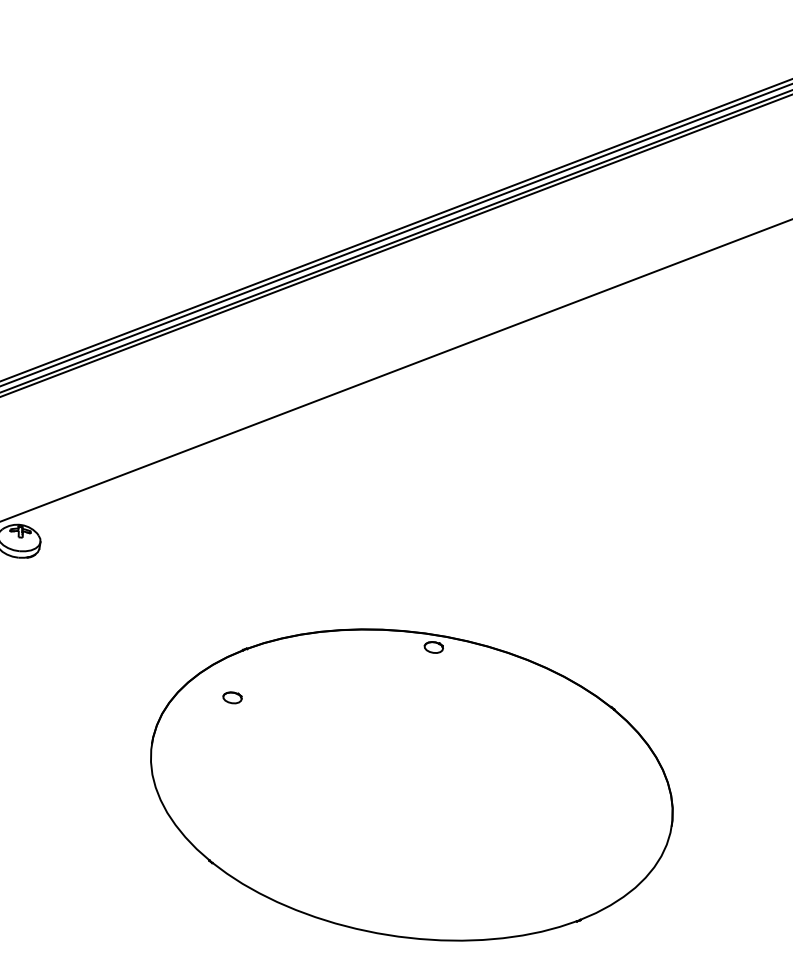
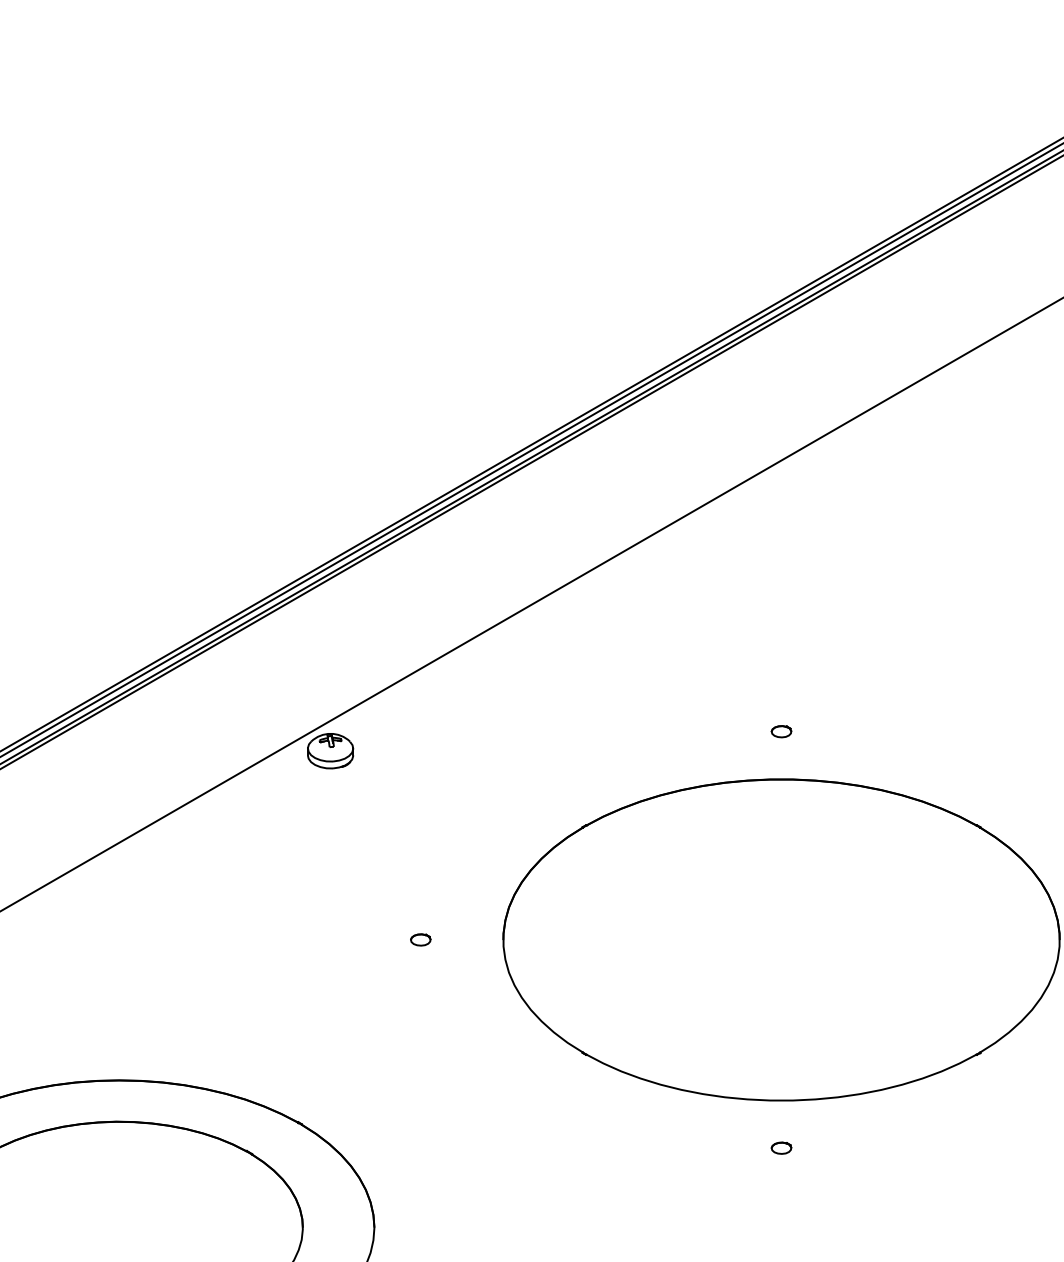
part: (433, 647) -> (781, 731), moved
part: (232, 697) -> (420, 939), moved

